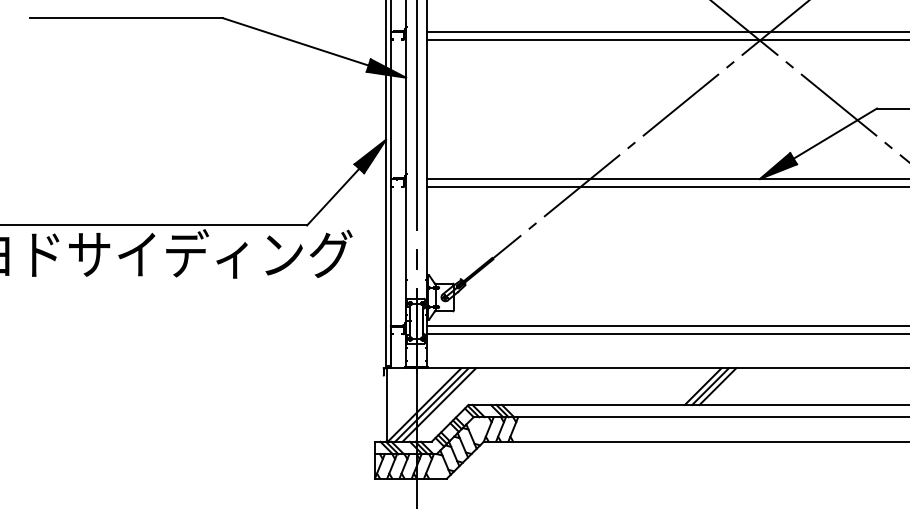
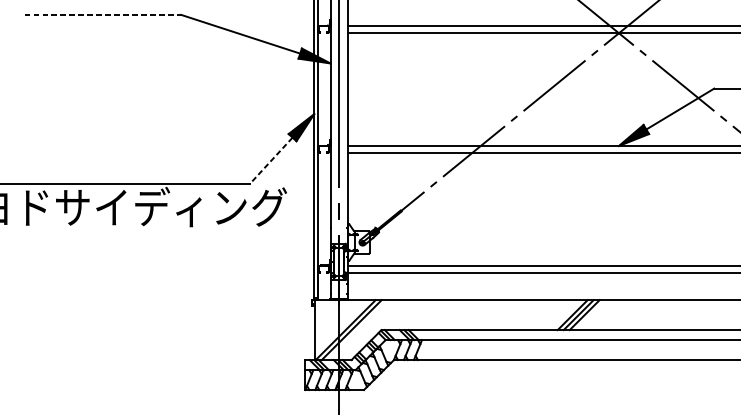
line: (127, 18) -> (103, 15), solid -> dashed
line: (333, 197) -> (271, 161), solid -> dashed
line: (439, 404) -> (357, 329), removed

